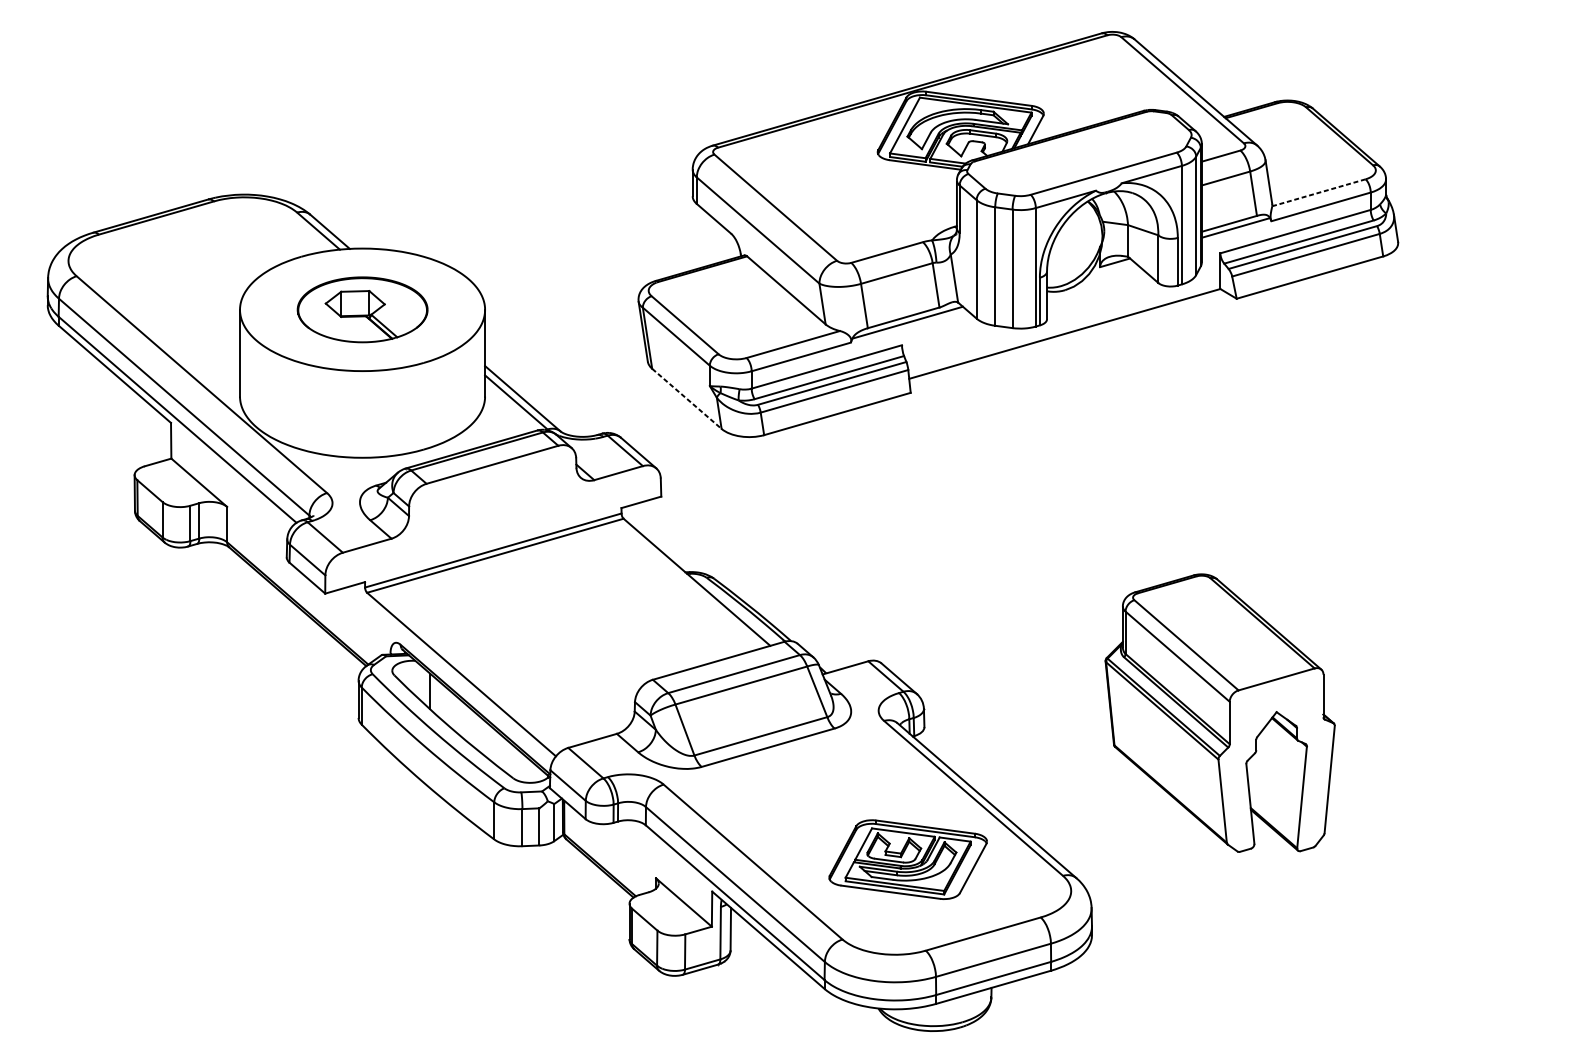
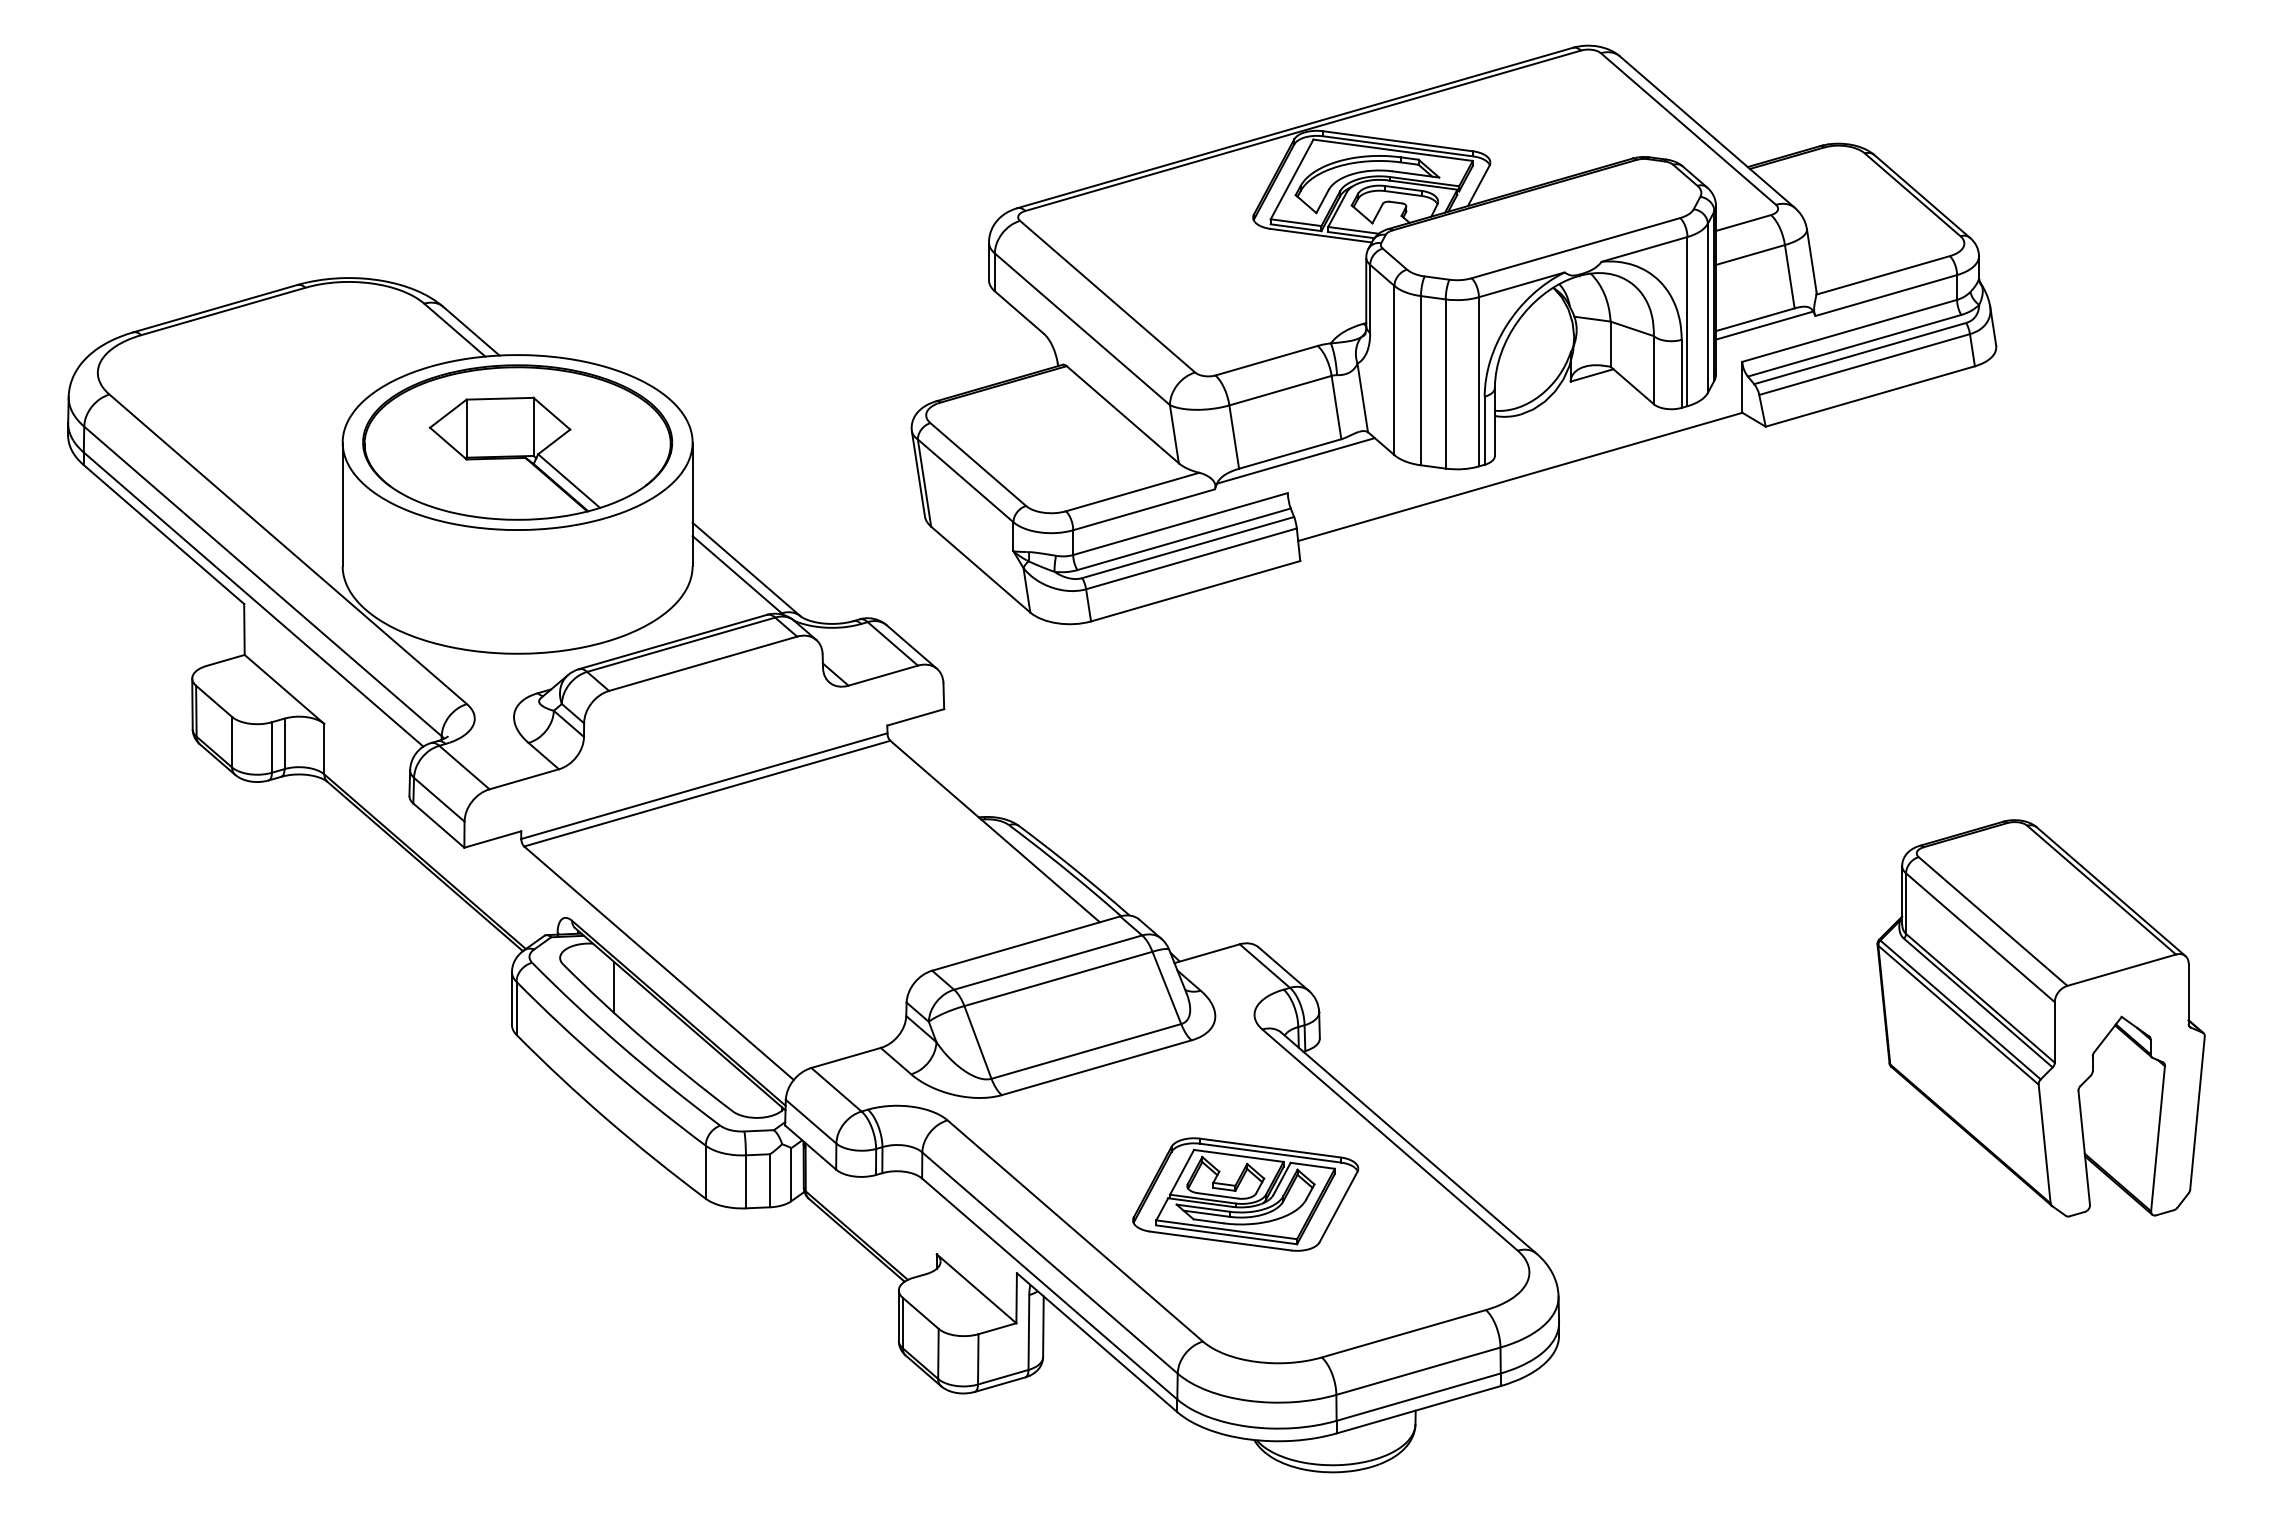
line: (1318, 192) -> (1882, 275), dashed -> solid
part: (362, 309) -> (517, 442), size x1.67
line: (686, 398) -> (980, 569), dashed -> solid
part: (1219, 713) -> (2040, 1018), moved
part: (908, 859) -> (1245, 1194), moved

